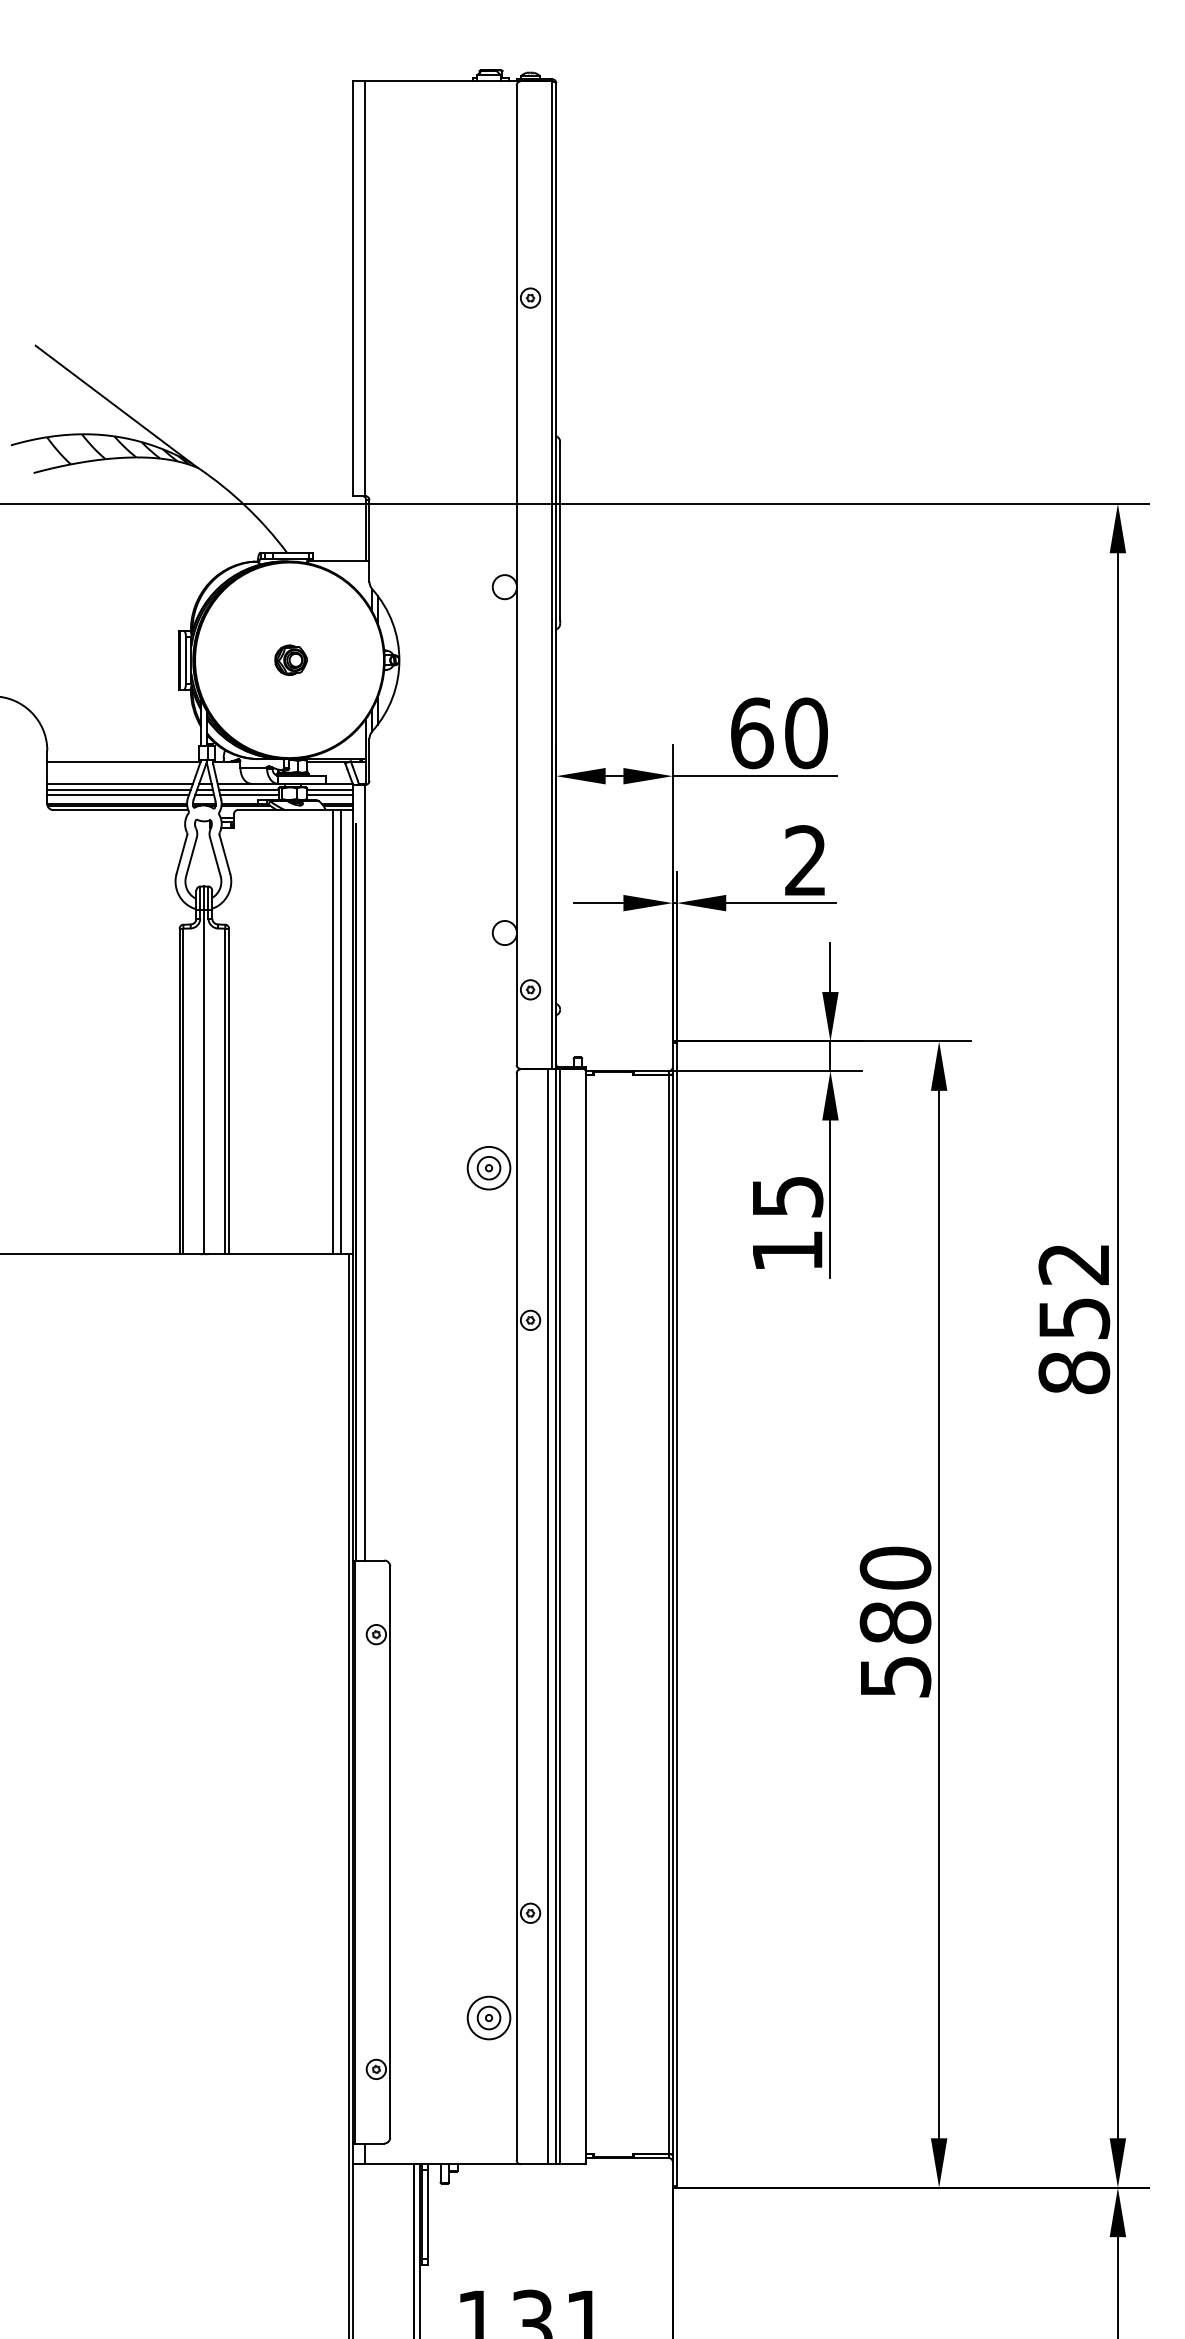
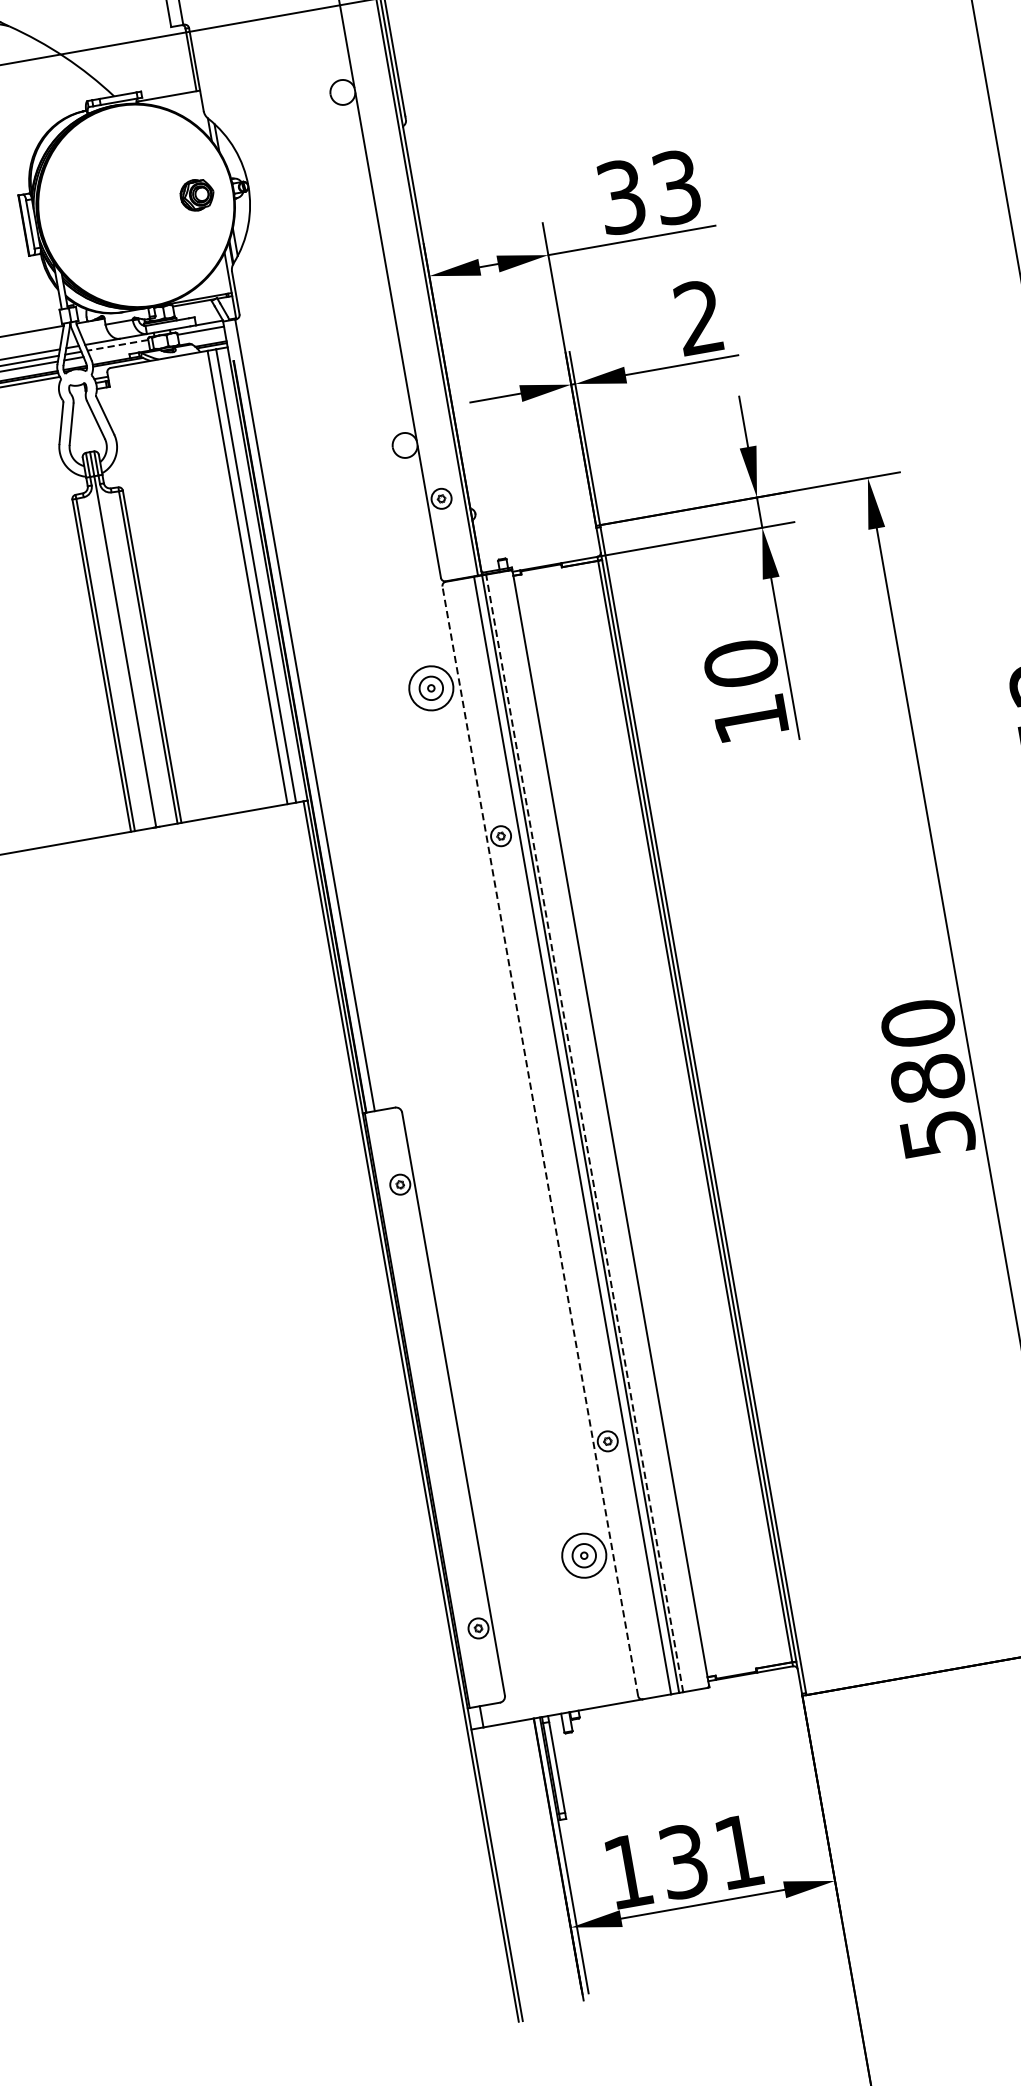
part: (291, 659) -> (197, 194), moved
text: (779, 733) -> (649, 192), 60 -> 33
line: (248, 789) -> (117, 345), solid -> dashed
line: (249, 795) -> (119, 351), removed
line: (329, 795) -> (201, 336), removed
text: (787, 1196) -> (741, 663), 15 -> 10
line: (516, 1616) -> (540, 1140), solid -> dashed
line: (560, 1616) -> (584, 1133), solid -> dashed

